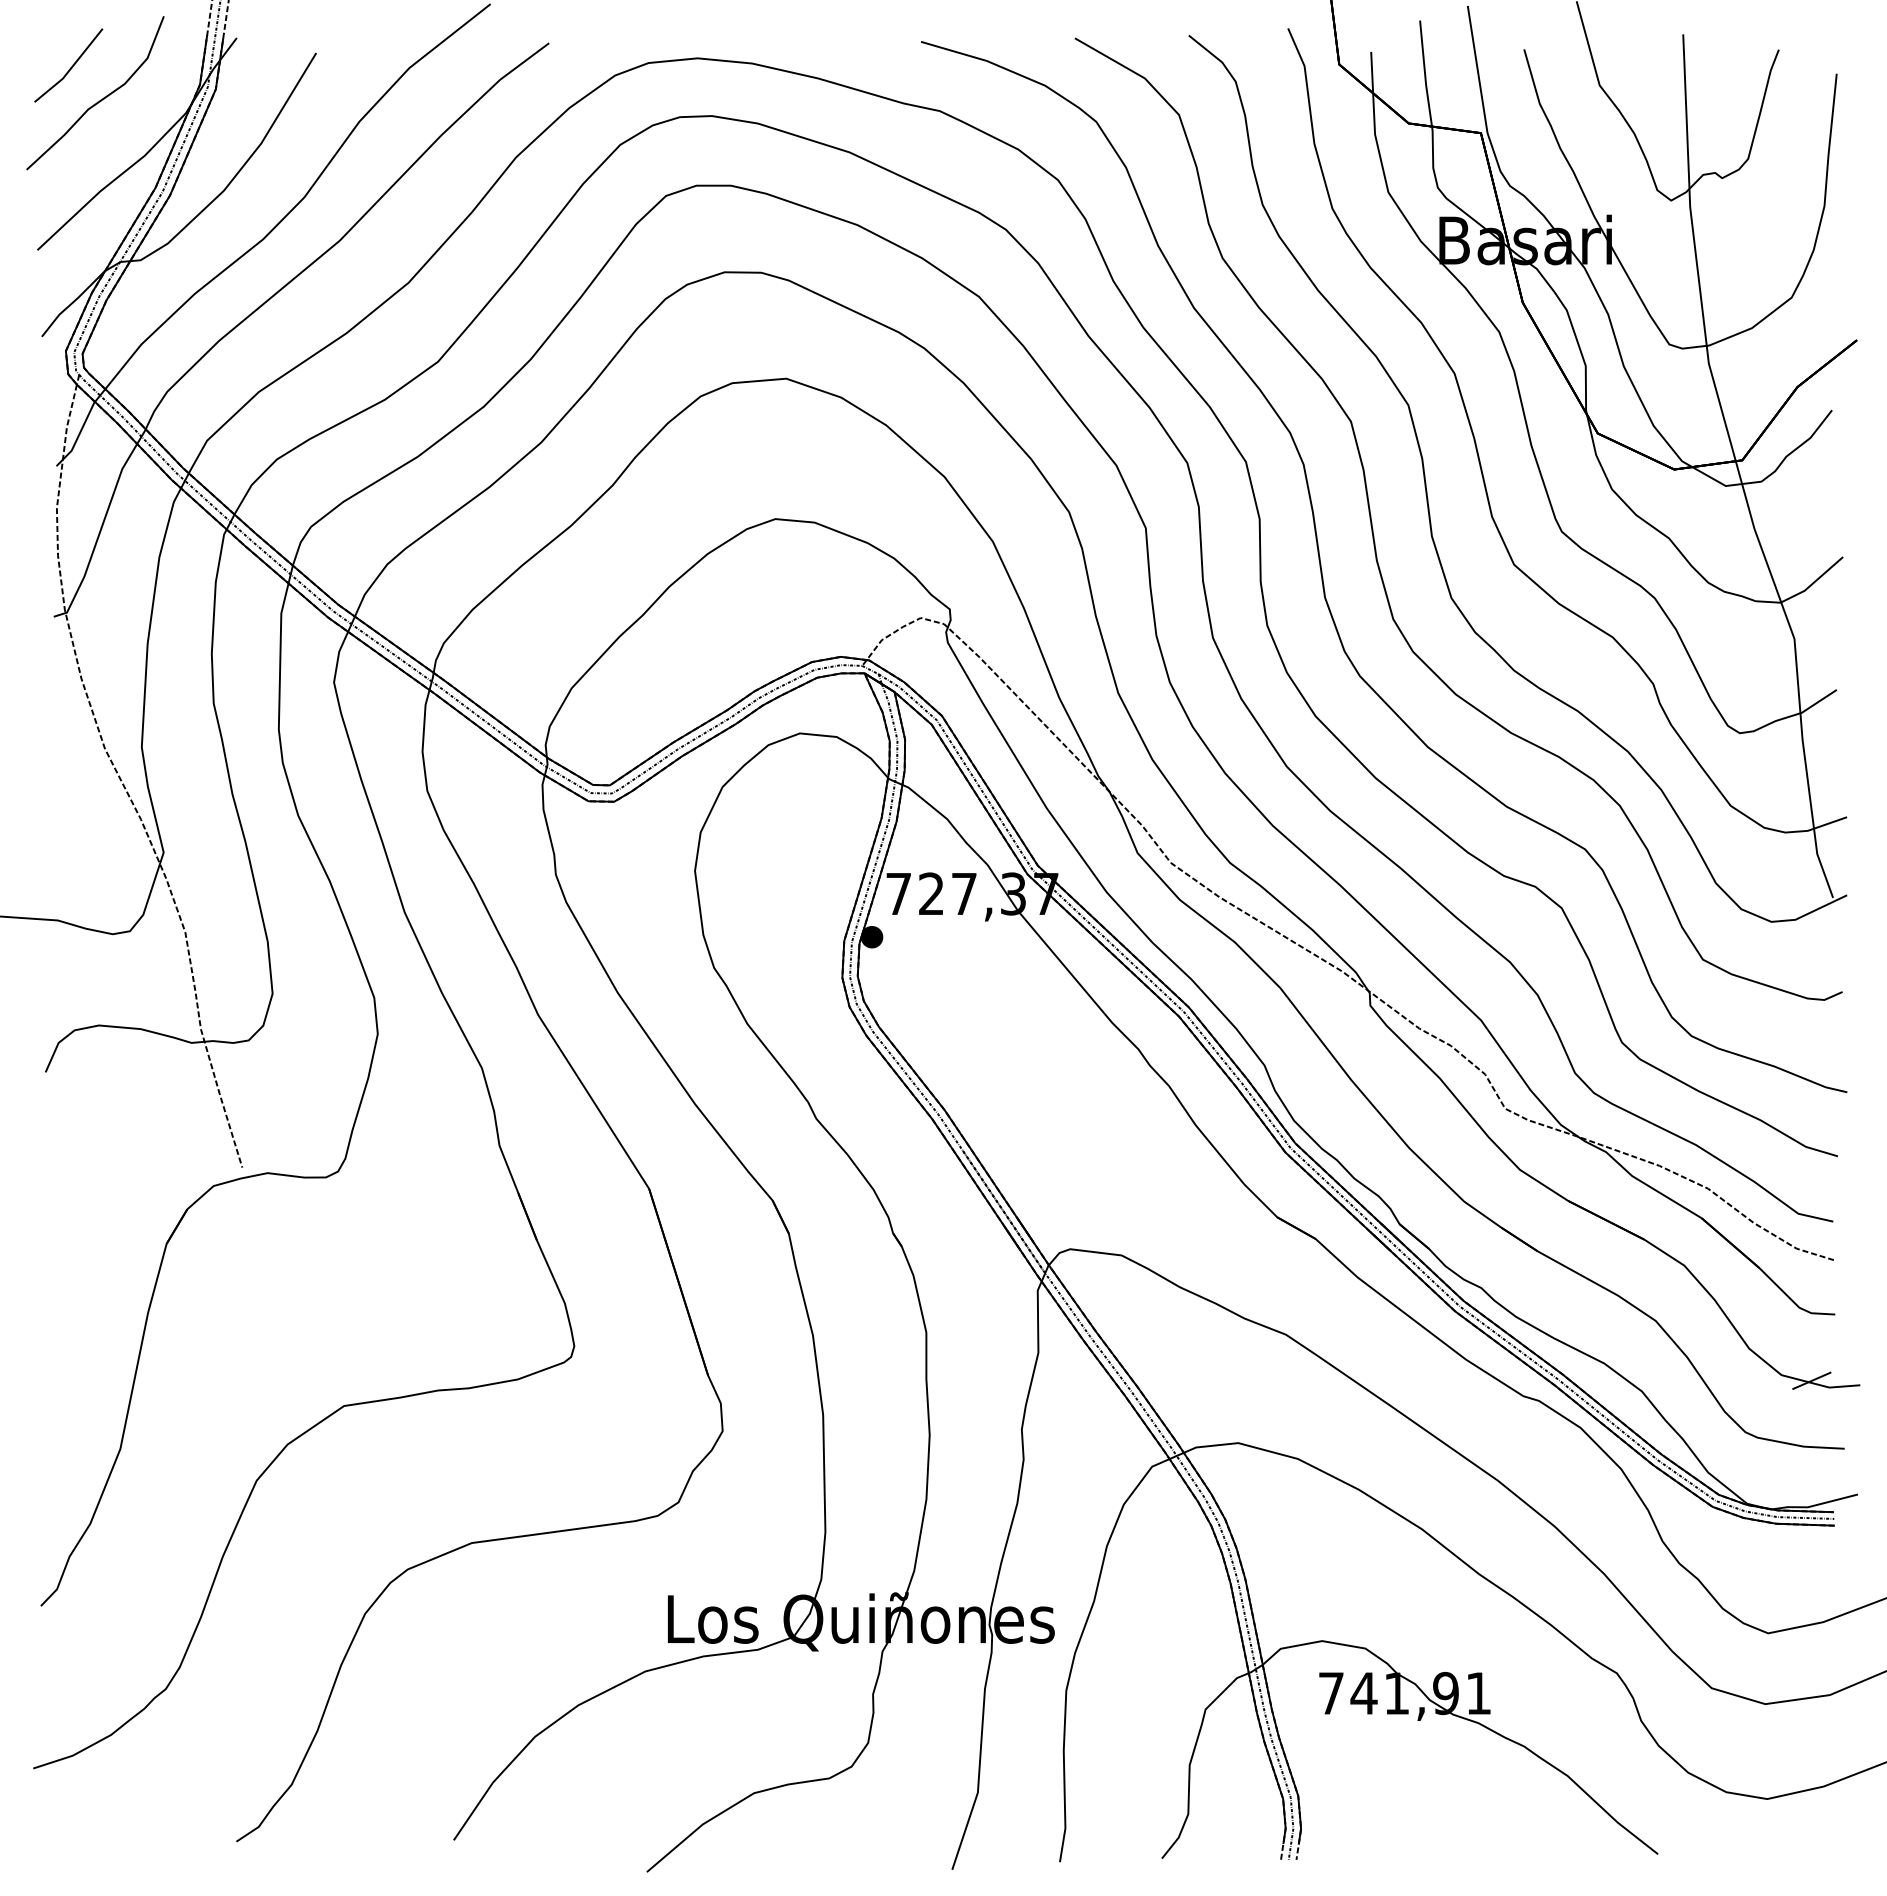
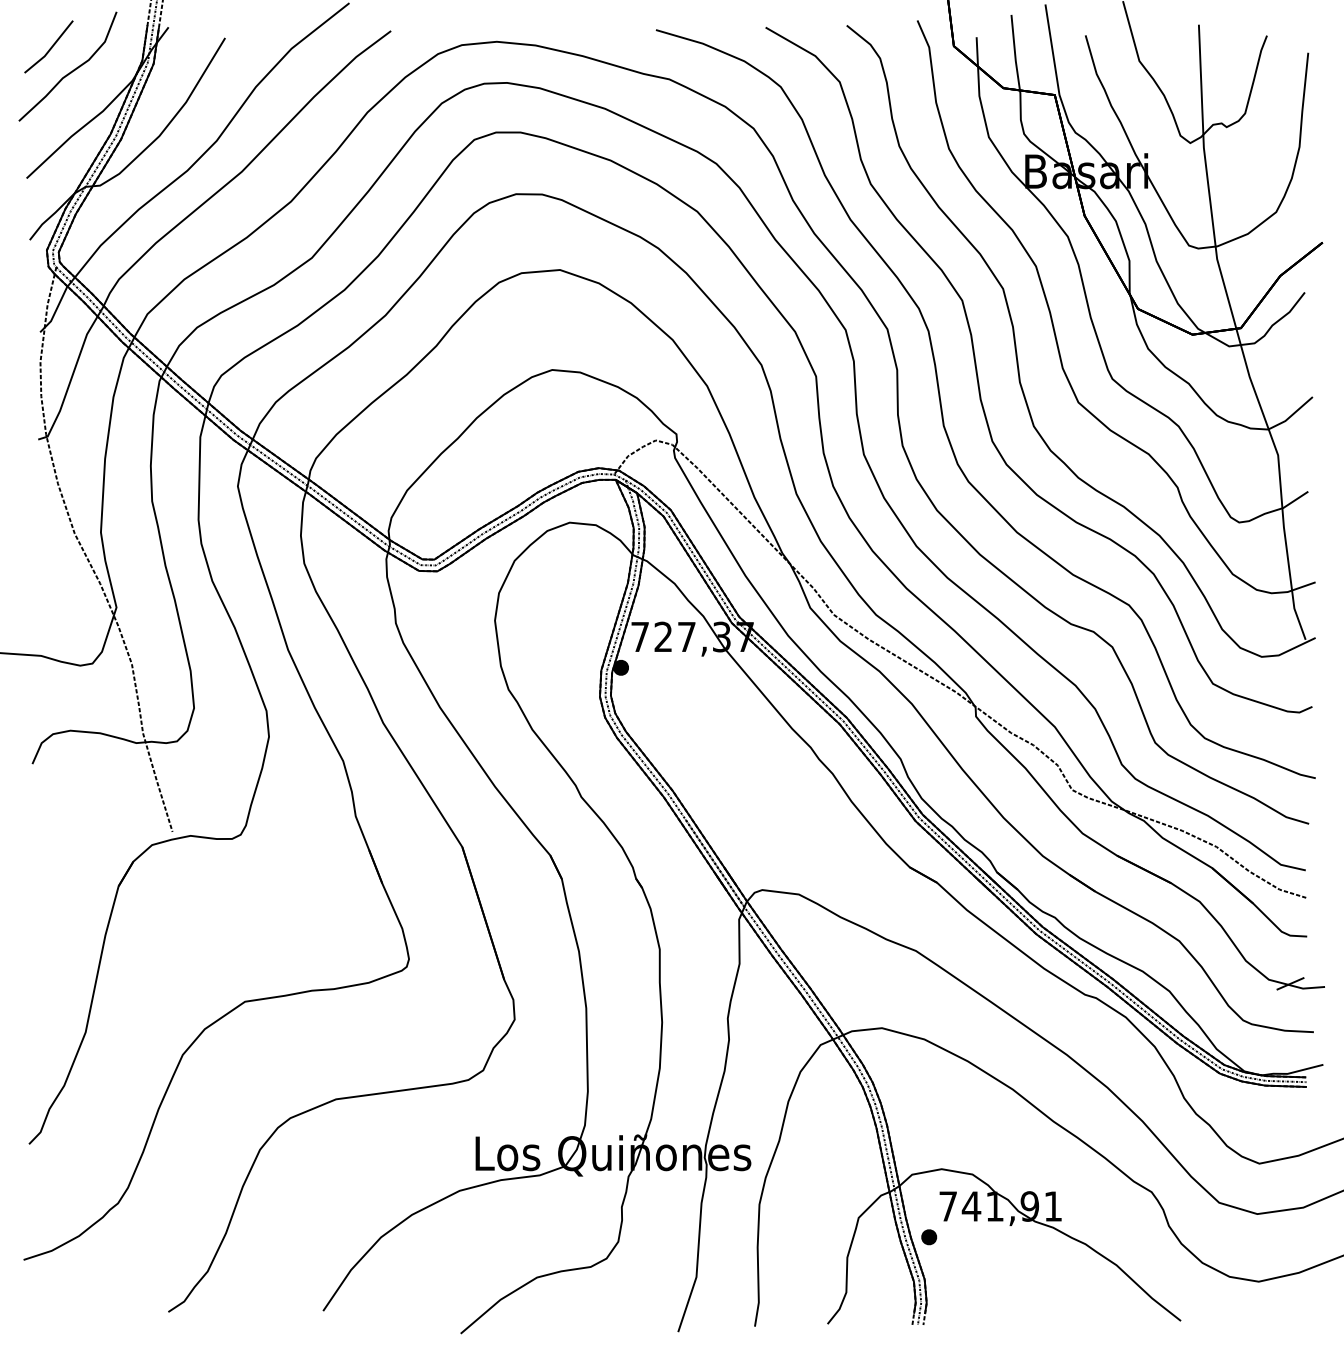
part: (1304, 1736) -> (929, 1237), added

